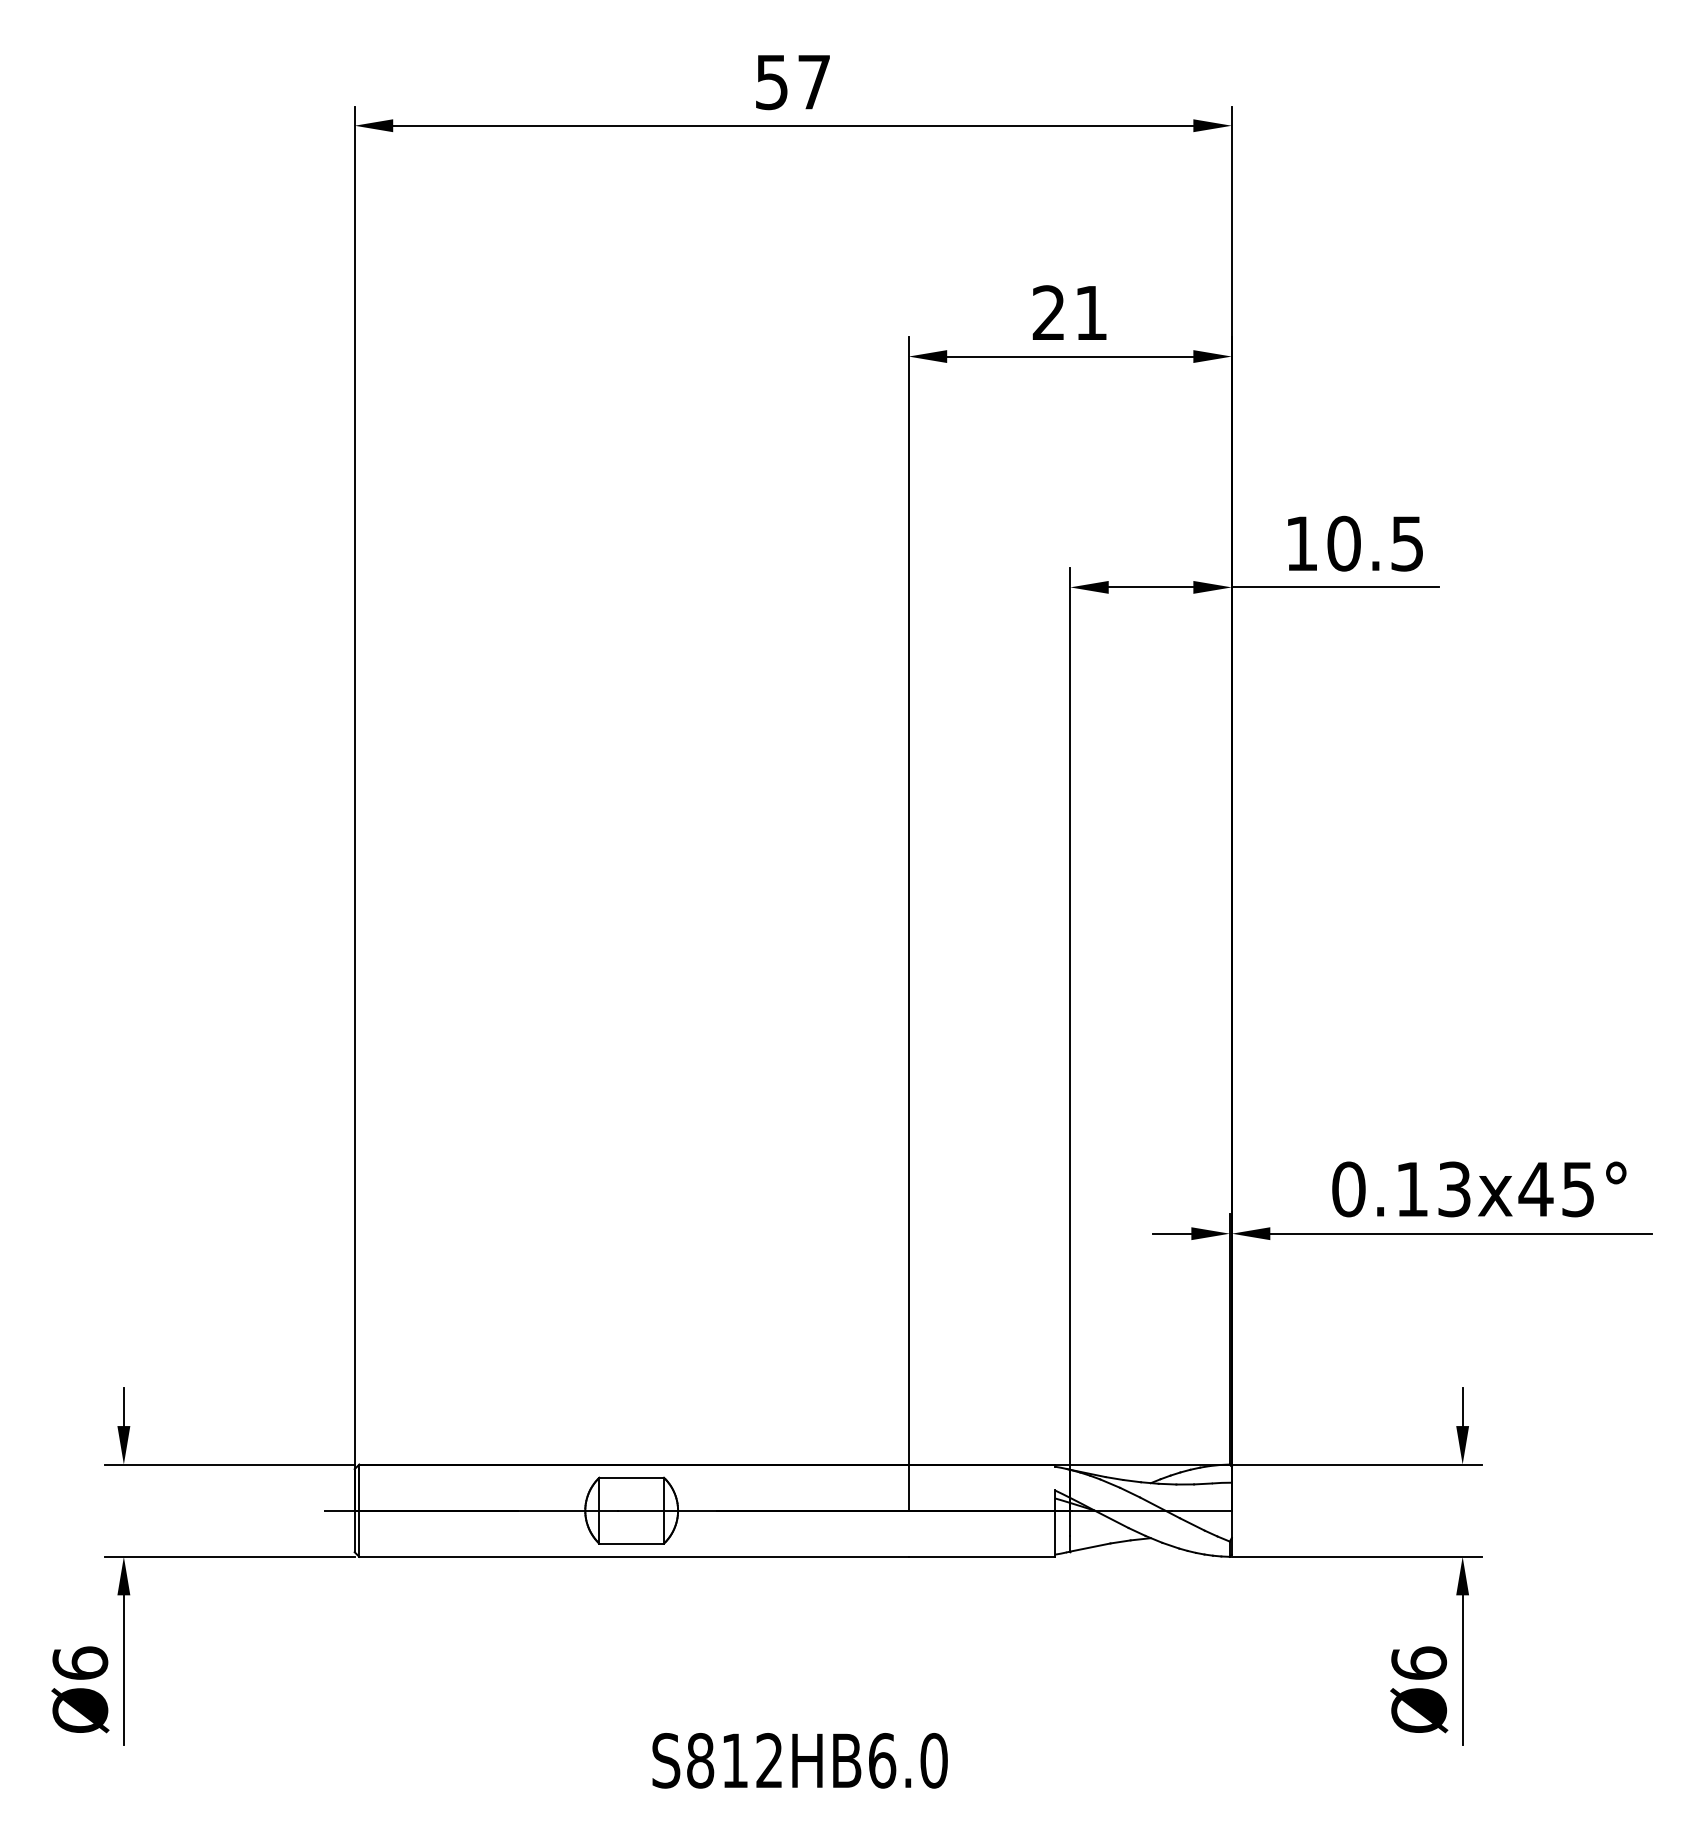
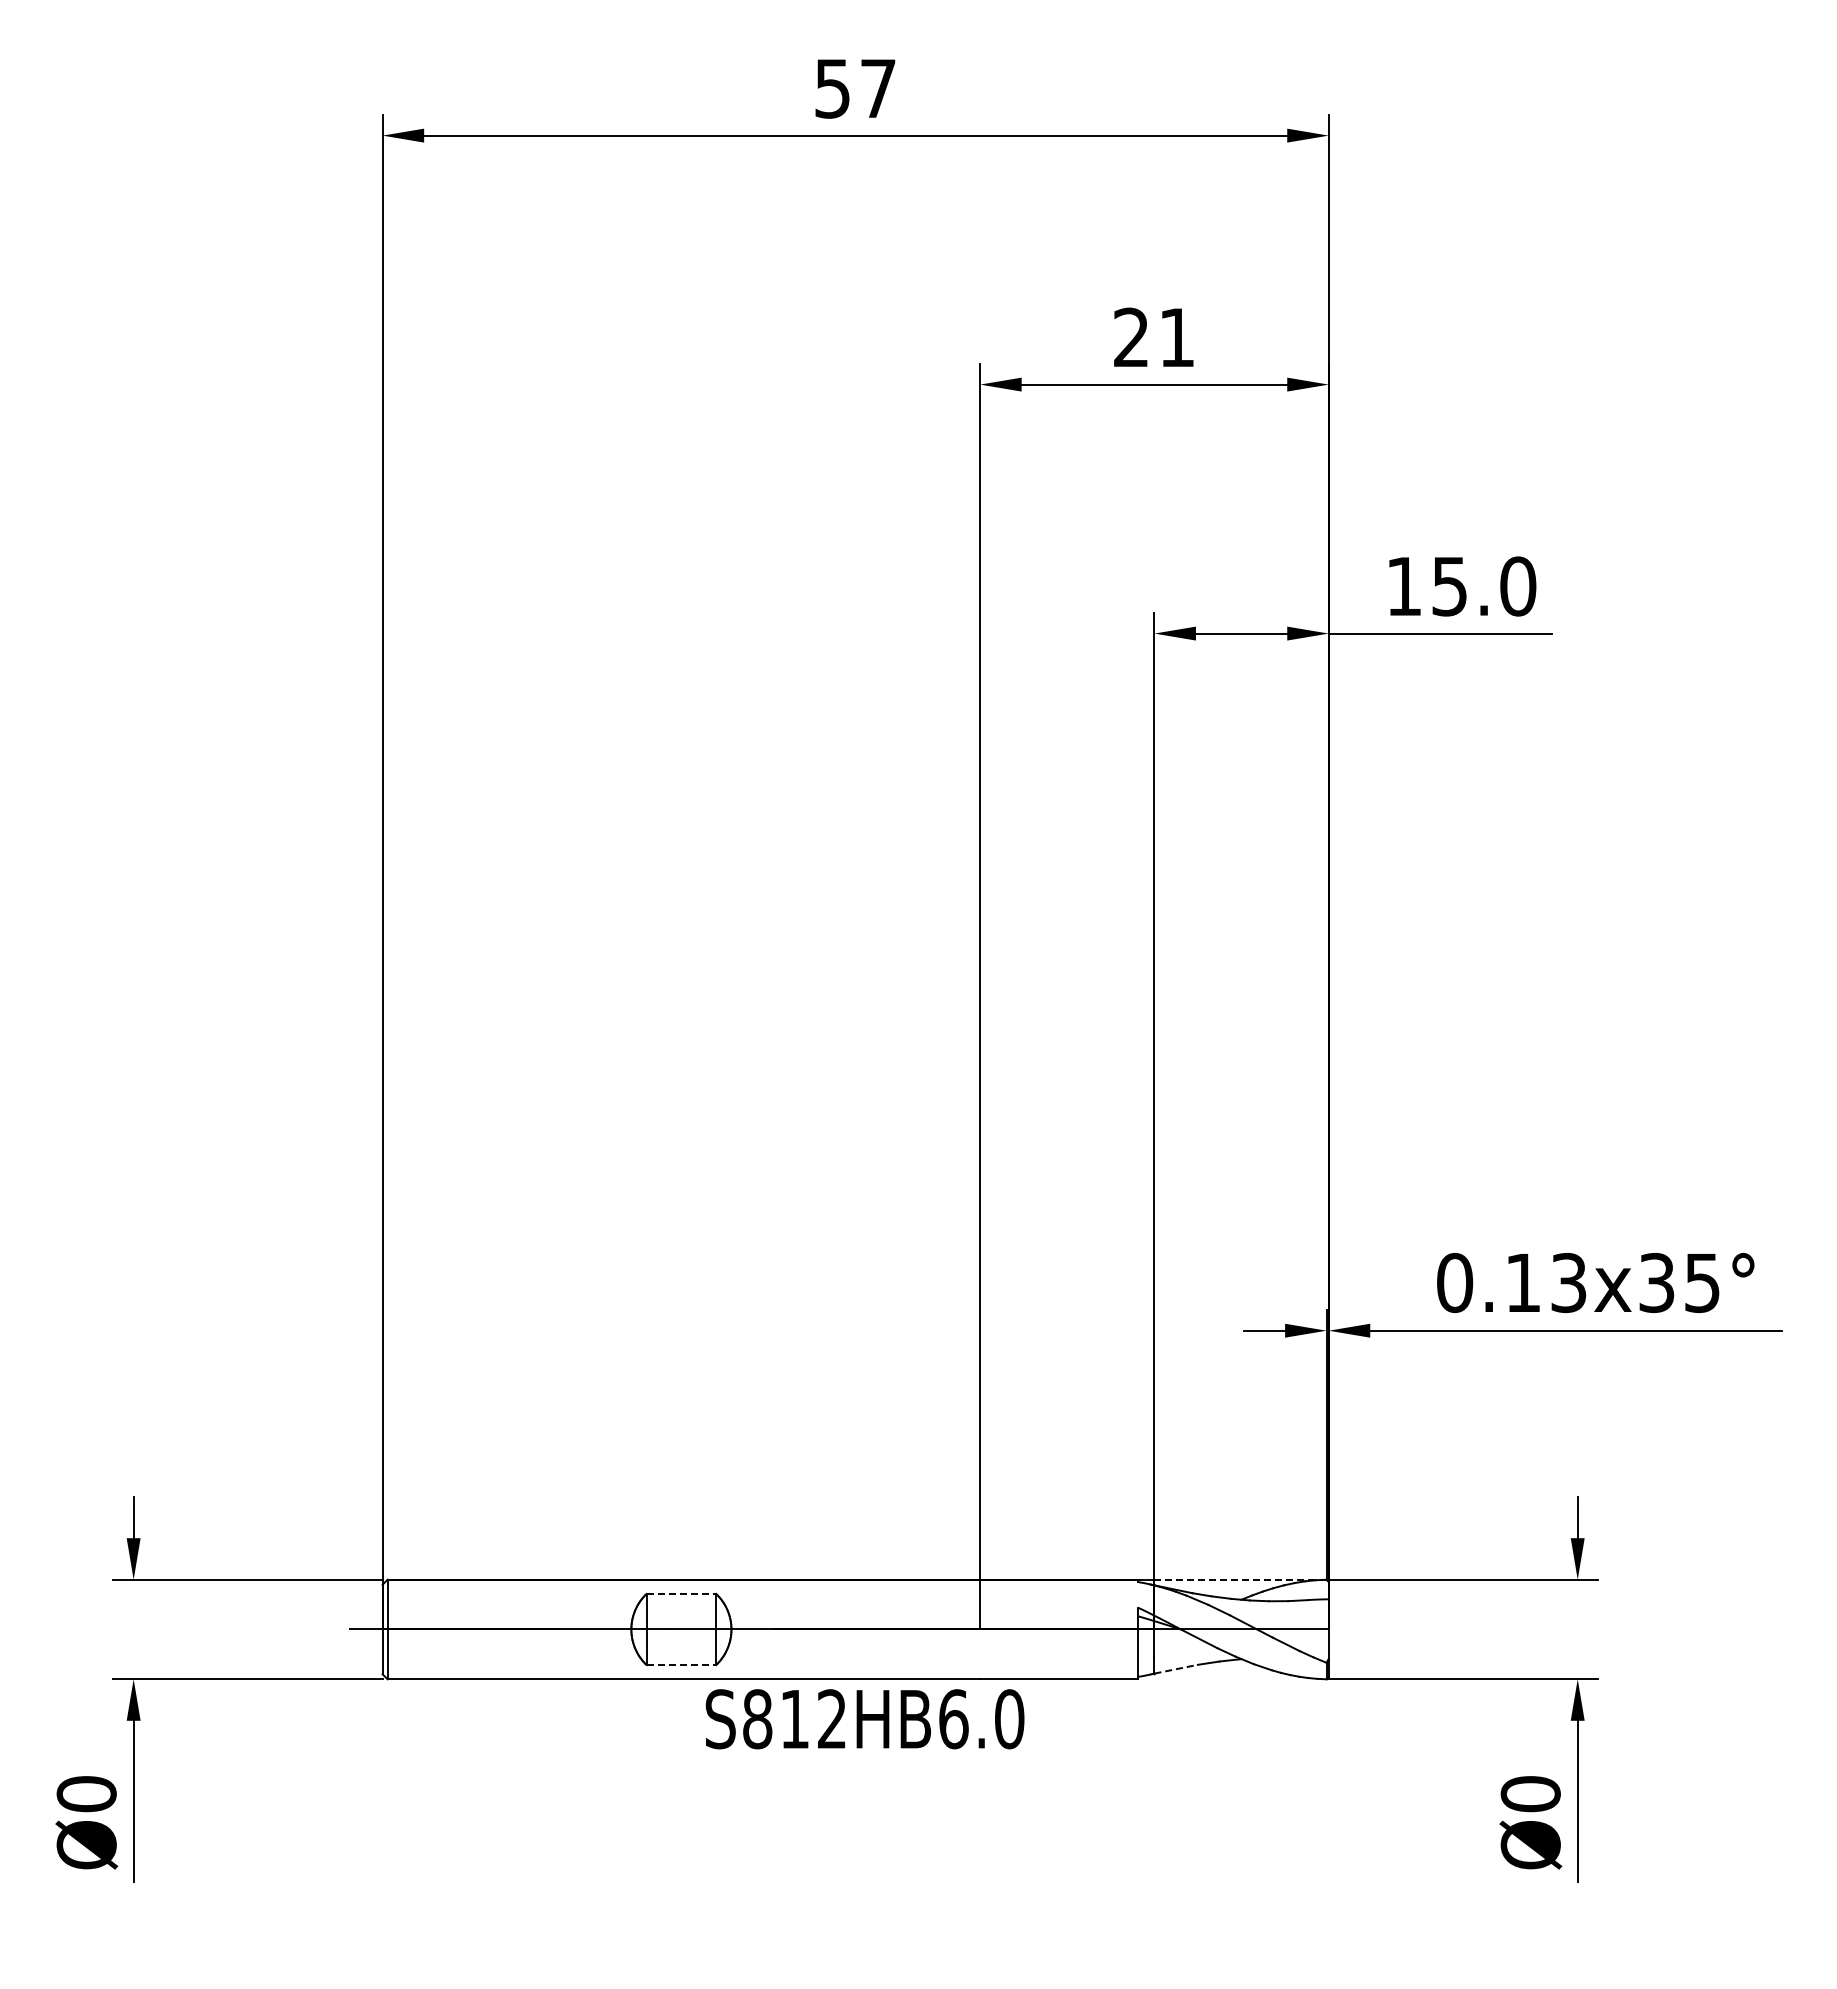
text: (1376, 543) -> (1484, 586), 10.5 -> 15.0
text: (1535, 1189) -> (1656, 1282), 0.13x45° -> 0.13x35°
line: (1150, 1464) -> (1241, 1579), solid -> dashed
line: (631, 1477) -> (681, 1593), solid -> dashed
line: (631, 1544) -> (681, 1665), solid -> dashed
line: (1090, 1547) -> (1176, 1669), solid -> dashed
text: (80, 1662) -> (86, 1793), Ø6 -> Ø0
text: (1418, 1662) -> (1530, 1793), Ø6 -> Ø0
text: (799, 1761) -> (864, 1719), moved

